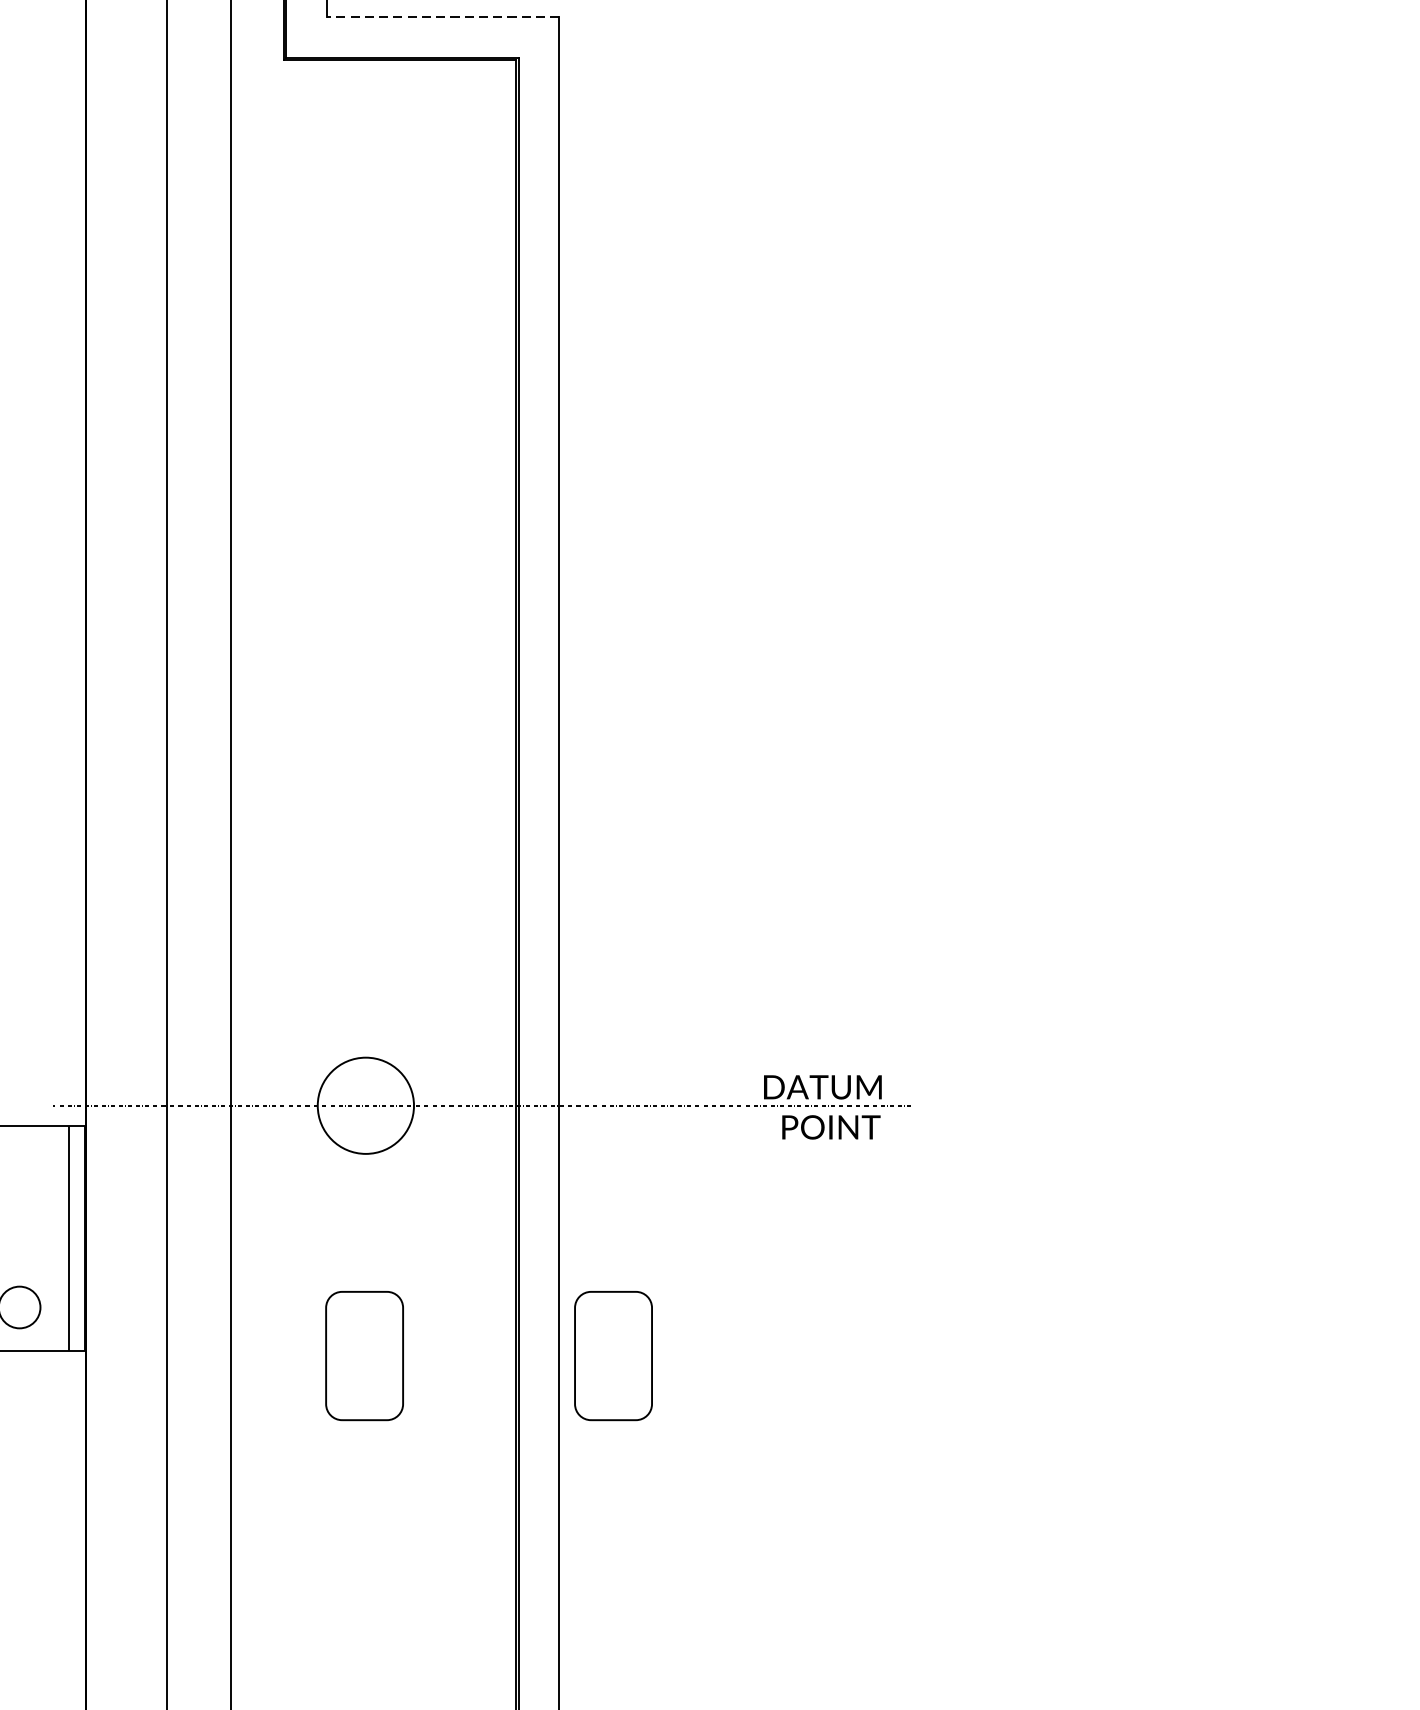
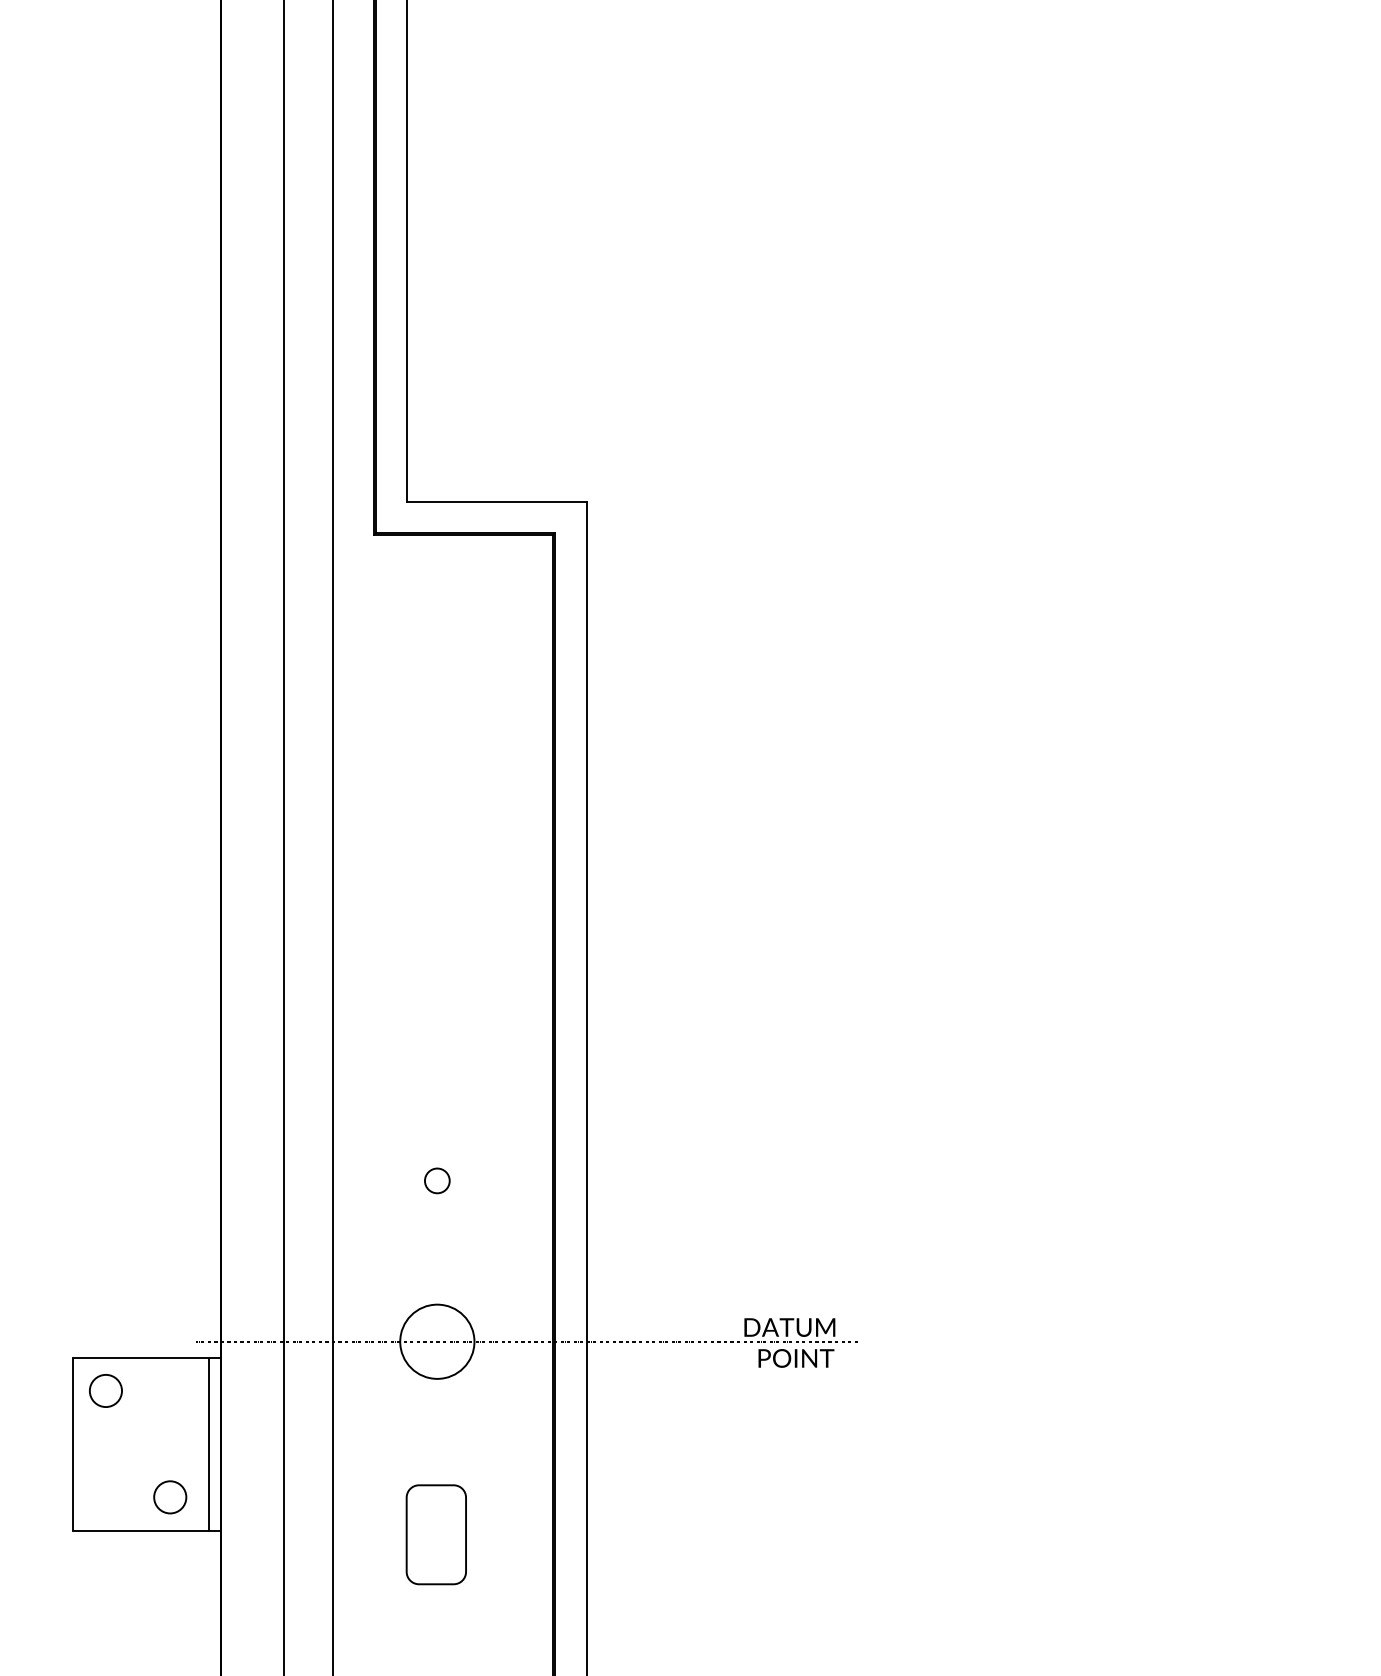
line: (442, 16) -> (496, 501), dashed -> solid
circle: (366, 896) -> (437, 1180), added
part: (612, 1355) -> (627, 1534), removed

